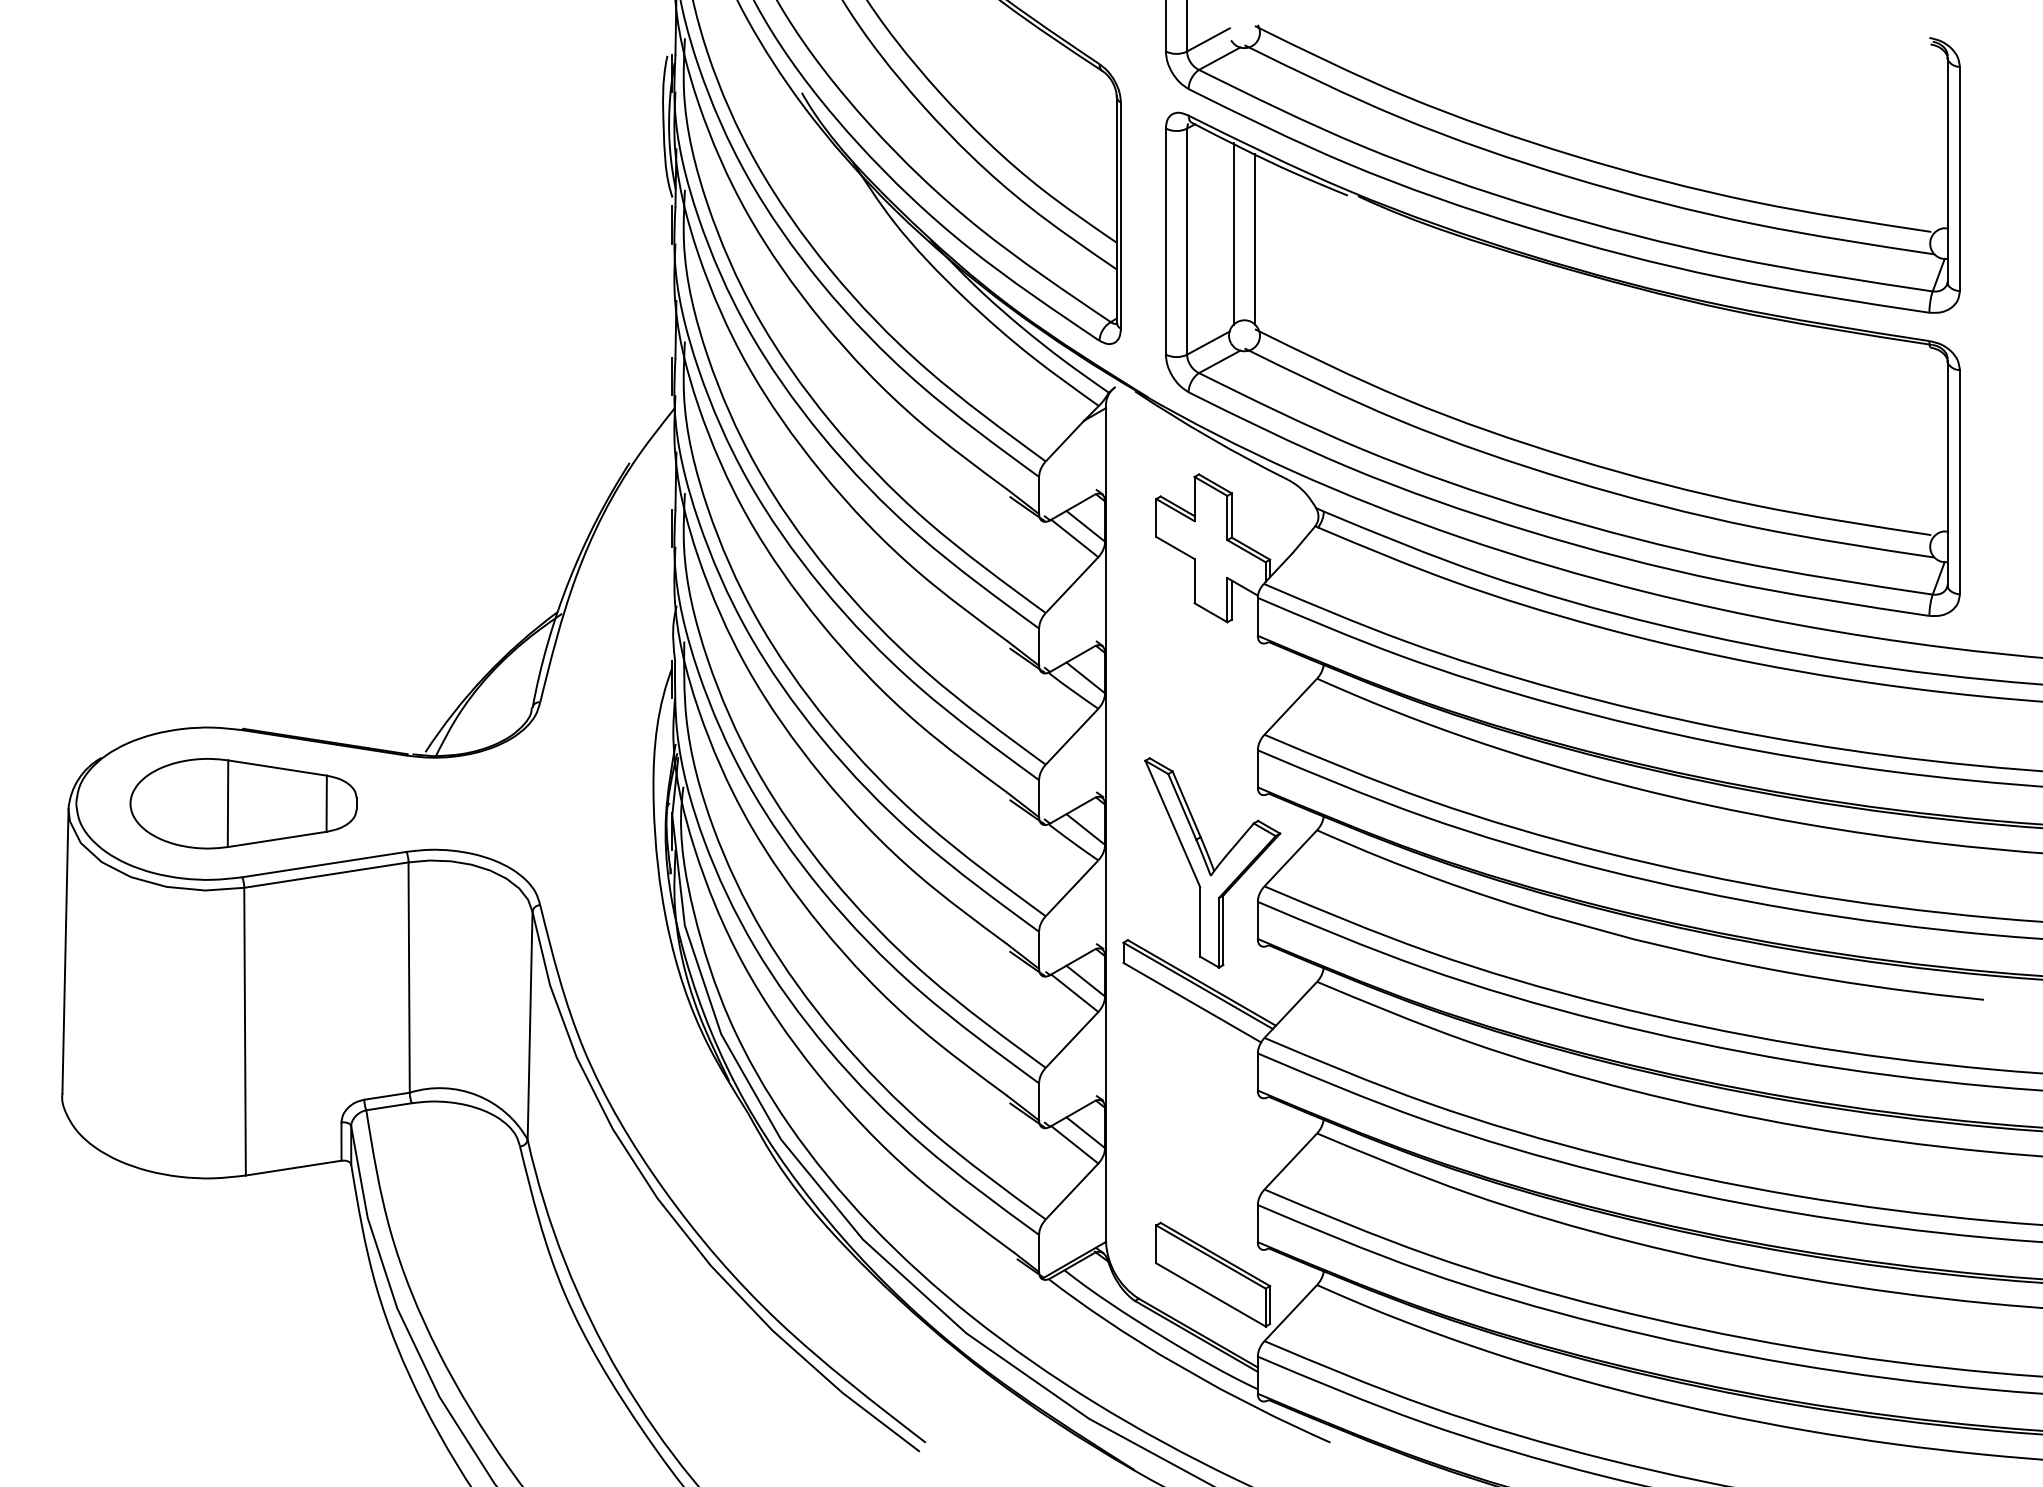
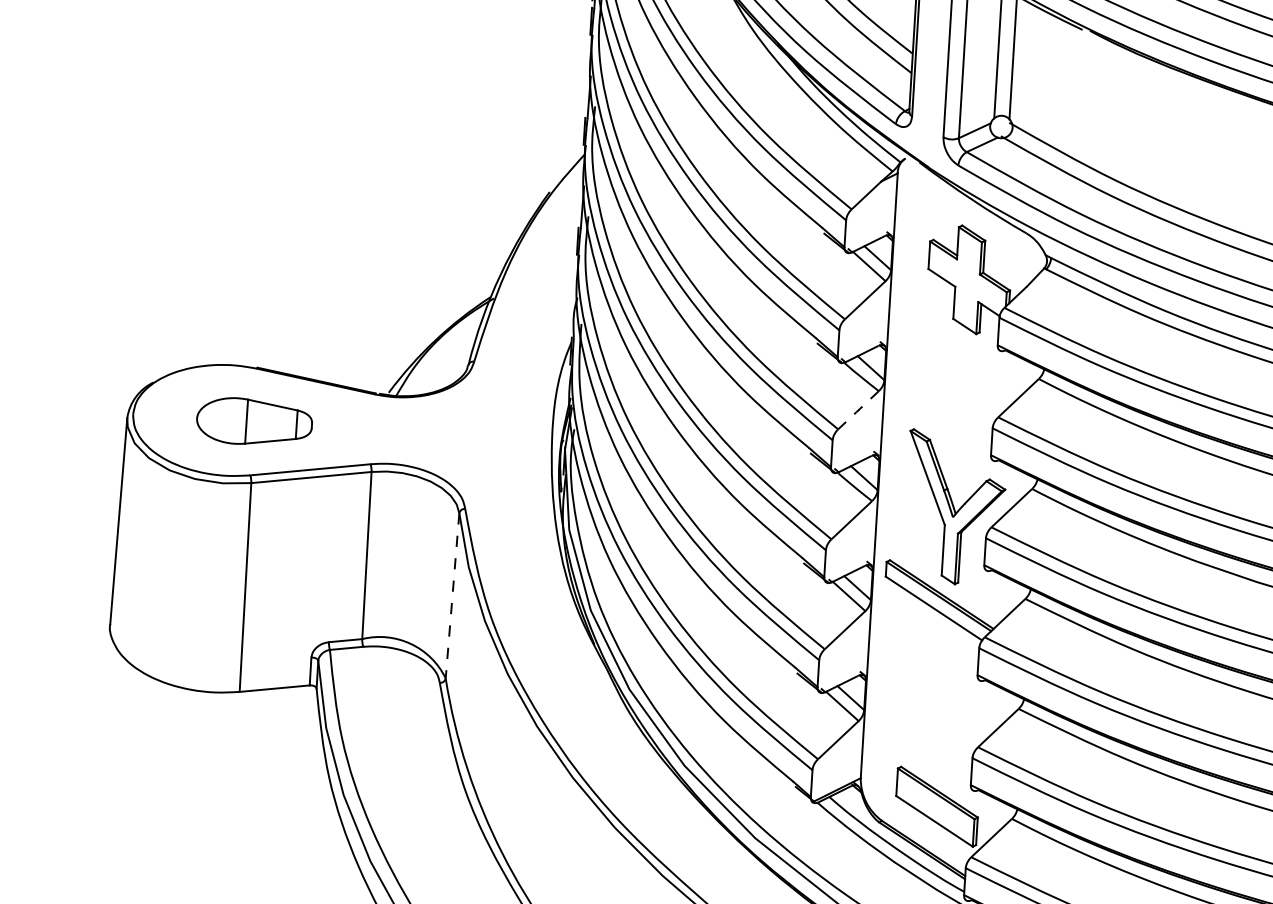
line: (1071, 736) -> (858, 410), solid -> dashed
part: (243, 803) -> (254, 421), size x0.7
line: (530, 1025) -> (452, 595), solid -> dashed

